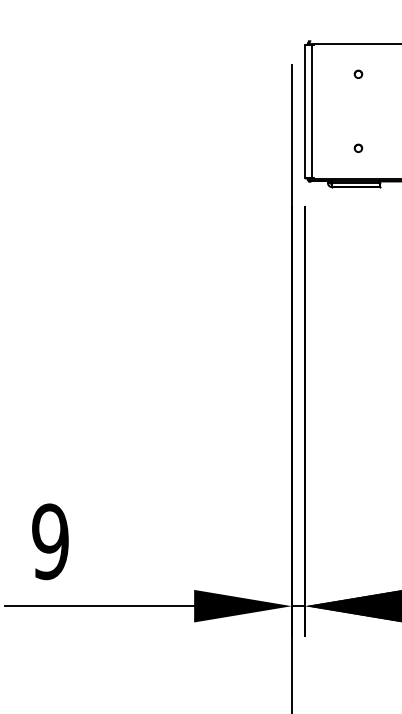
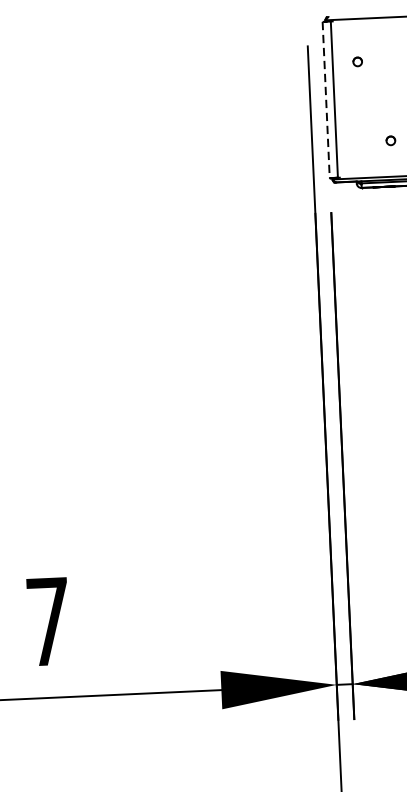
part: (358, 73) -> (357, 60), moved
line: (305, 111) -> (326, 100), solid -> dashed
text: (50, 541) -> (48, 621), 9 -> 7

